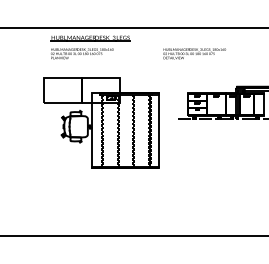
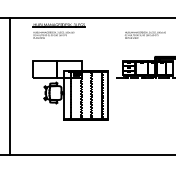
text: (194, 52) -> (145, 34), moved
part: (101, 122) -> (70, 90), moved
line: (14, 132) -> (9, 86), added

